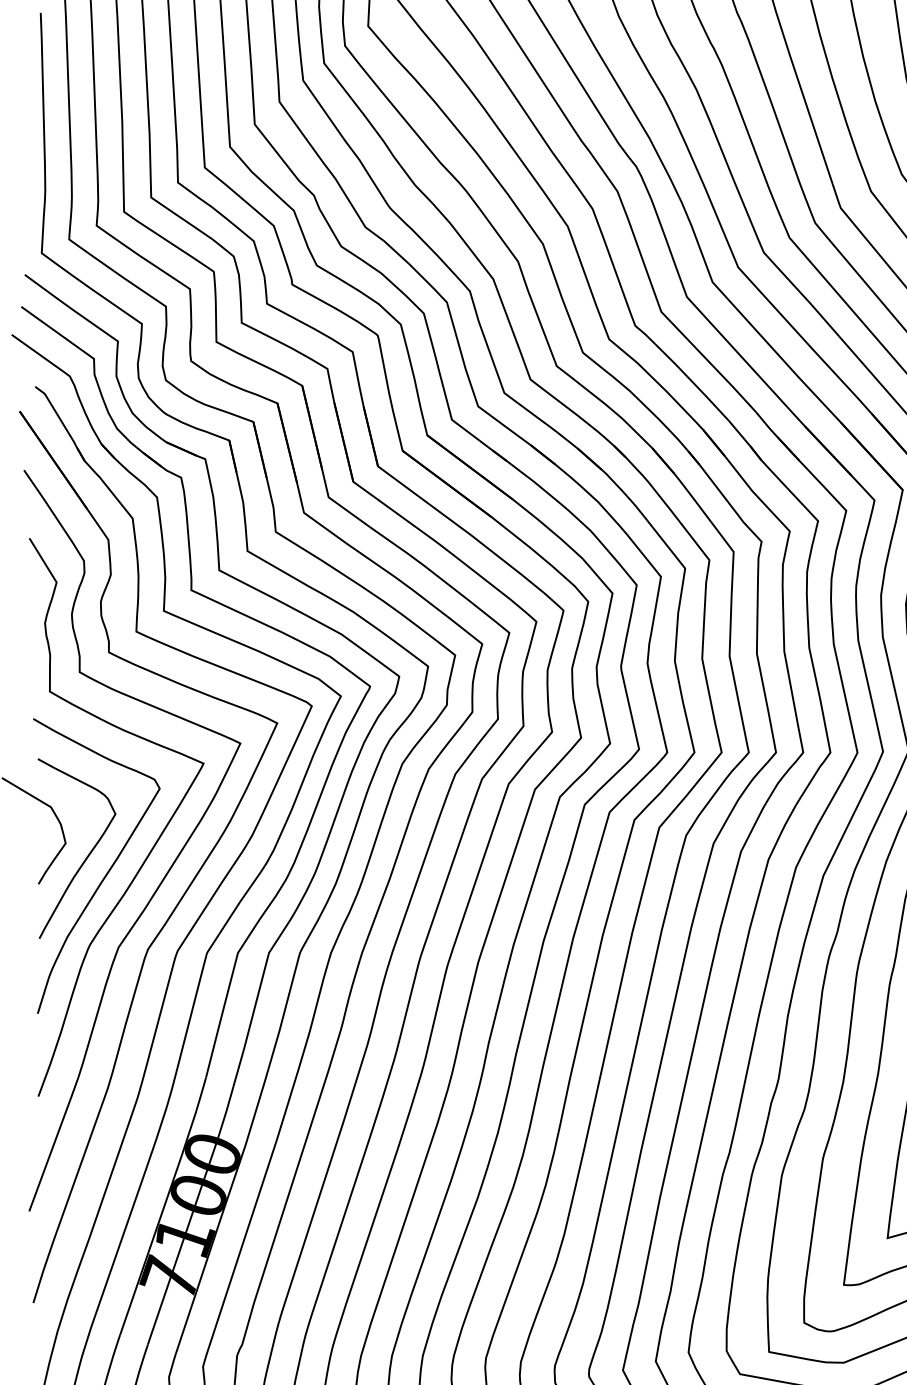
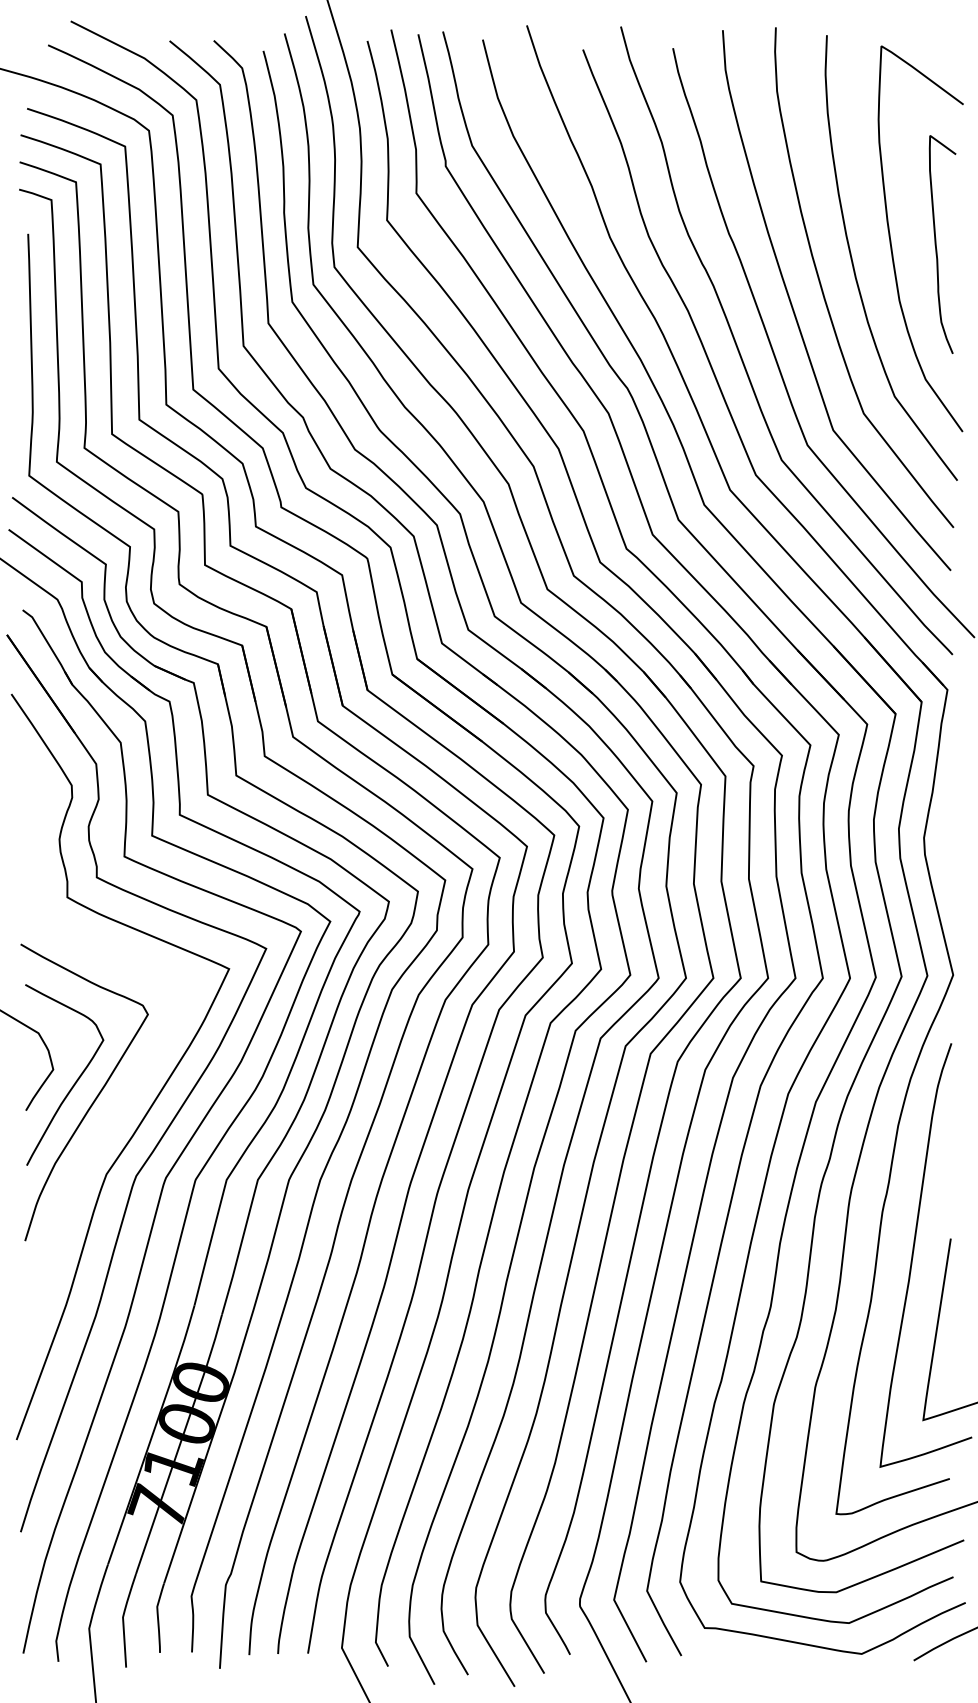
curve: (155, 842) -> (143, 1068), removed

